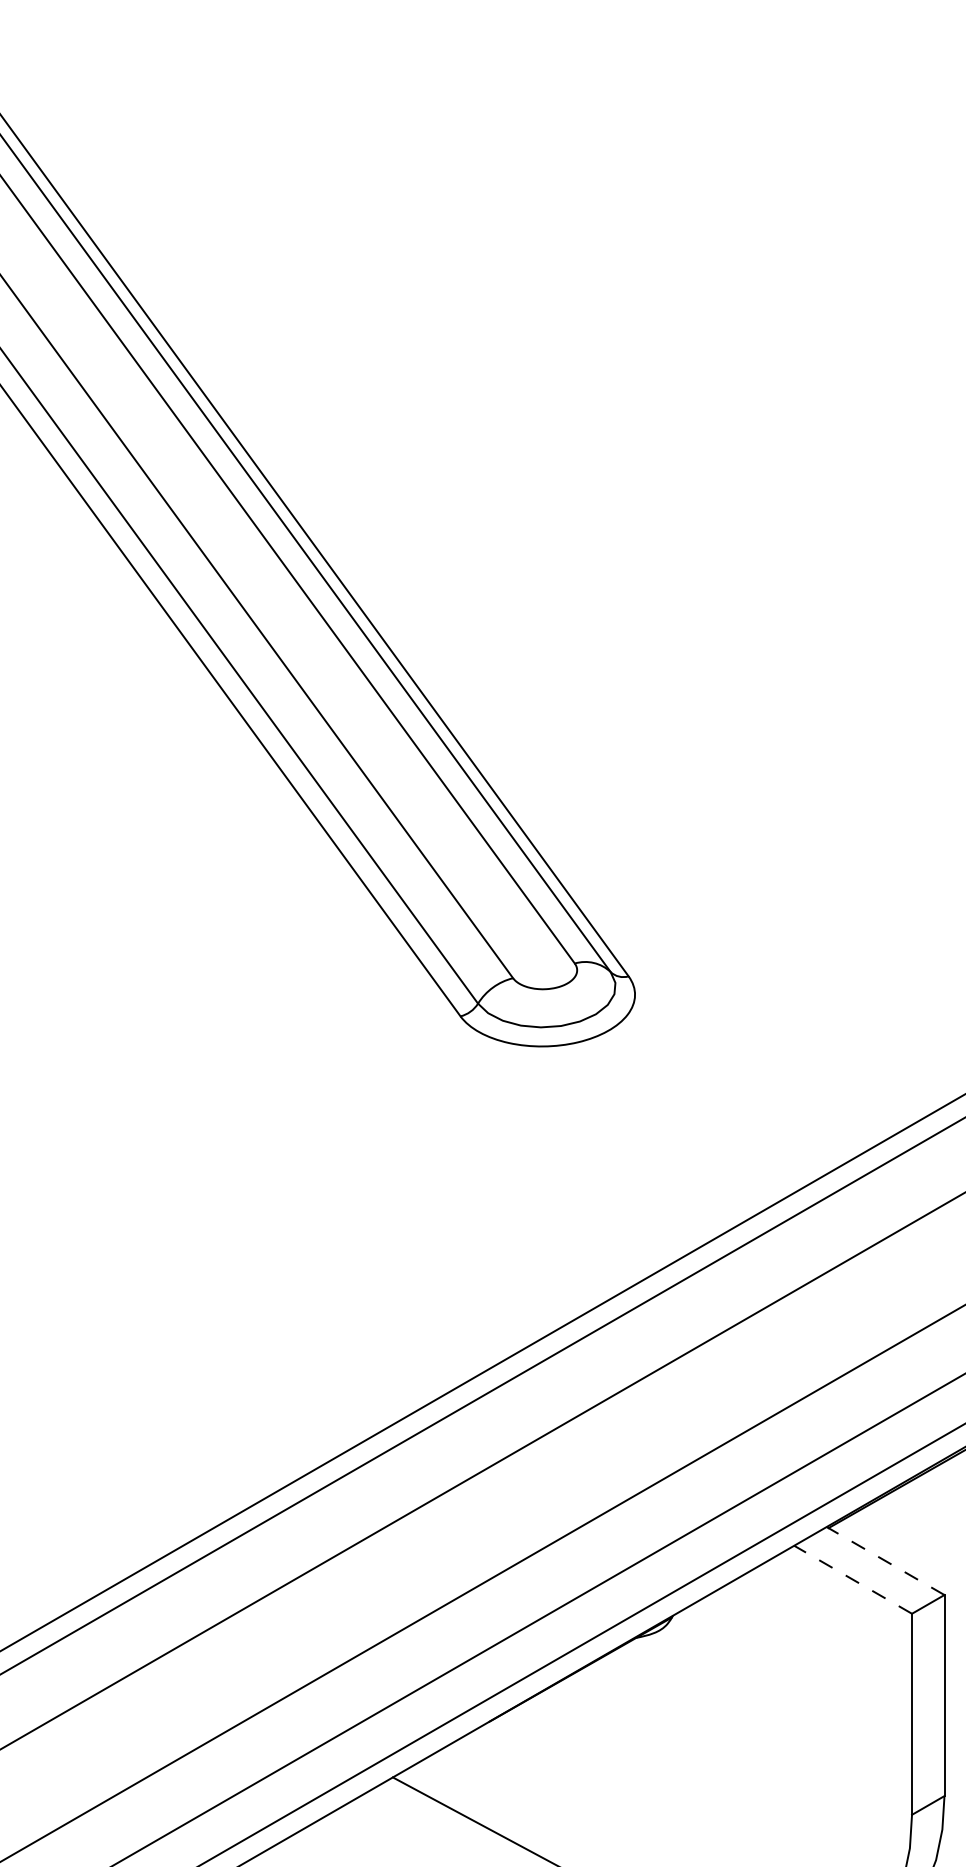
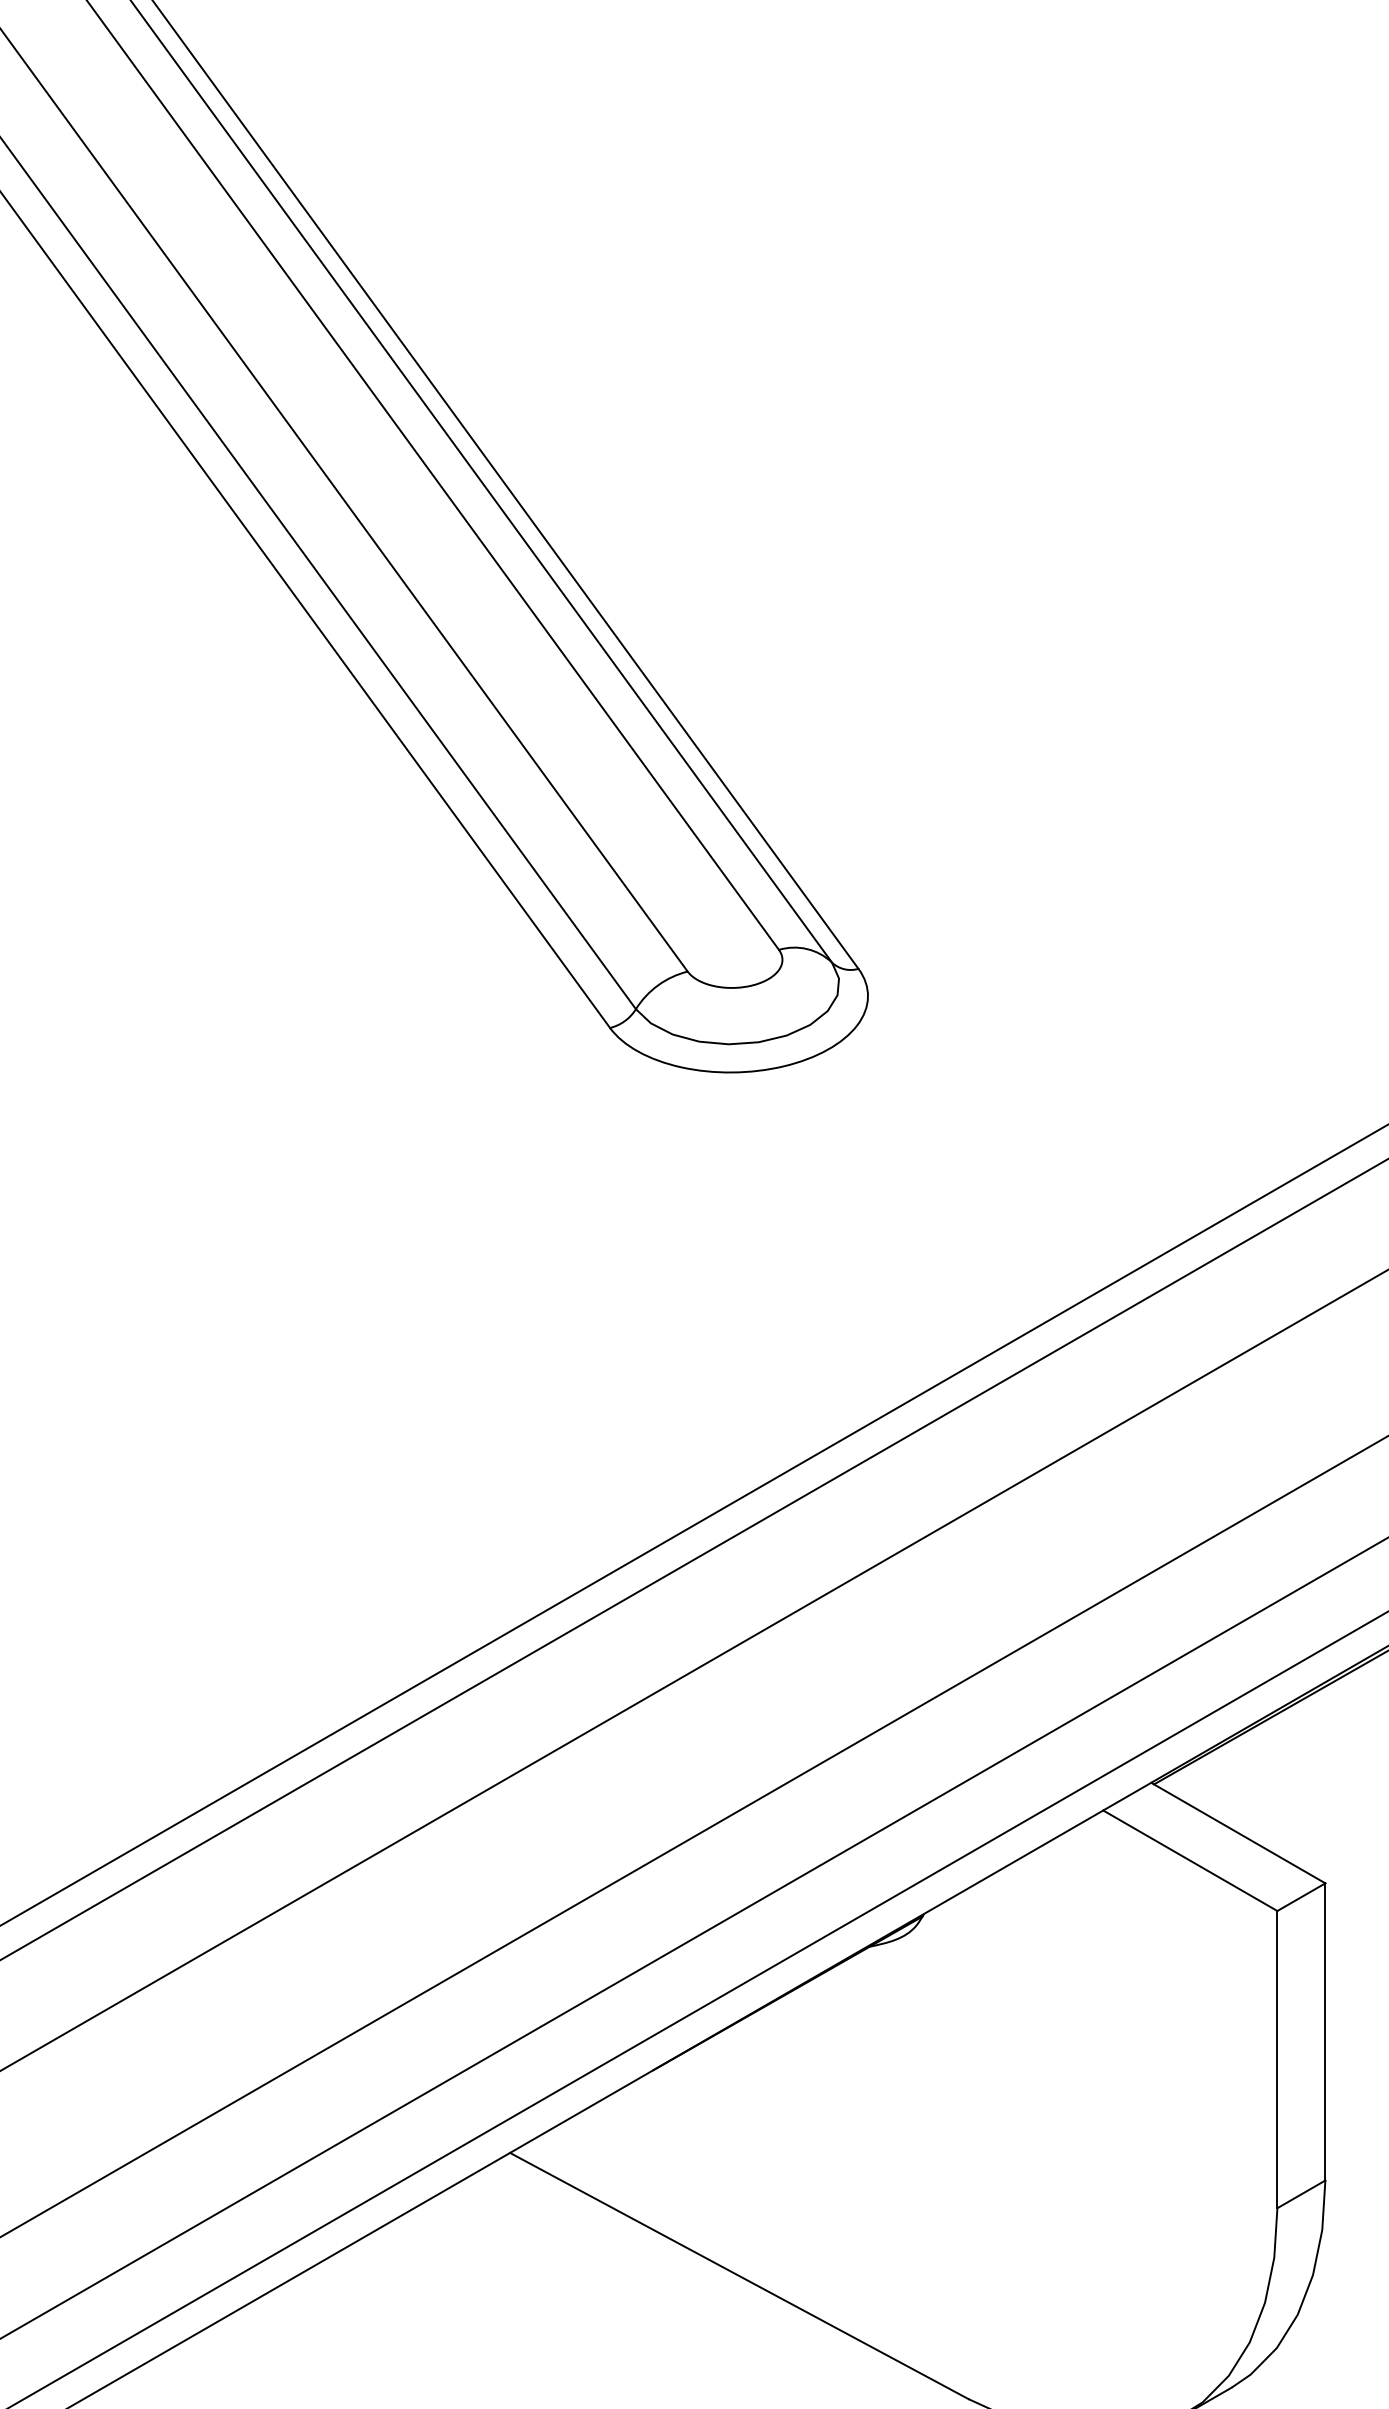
line: (885, 1560) -> (1238, 1832), dashed -> solid
line: (852, 1579) -> (1189, 1860), dashed -> solid

